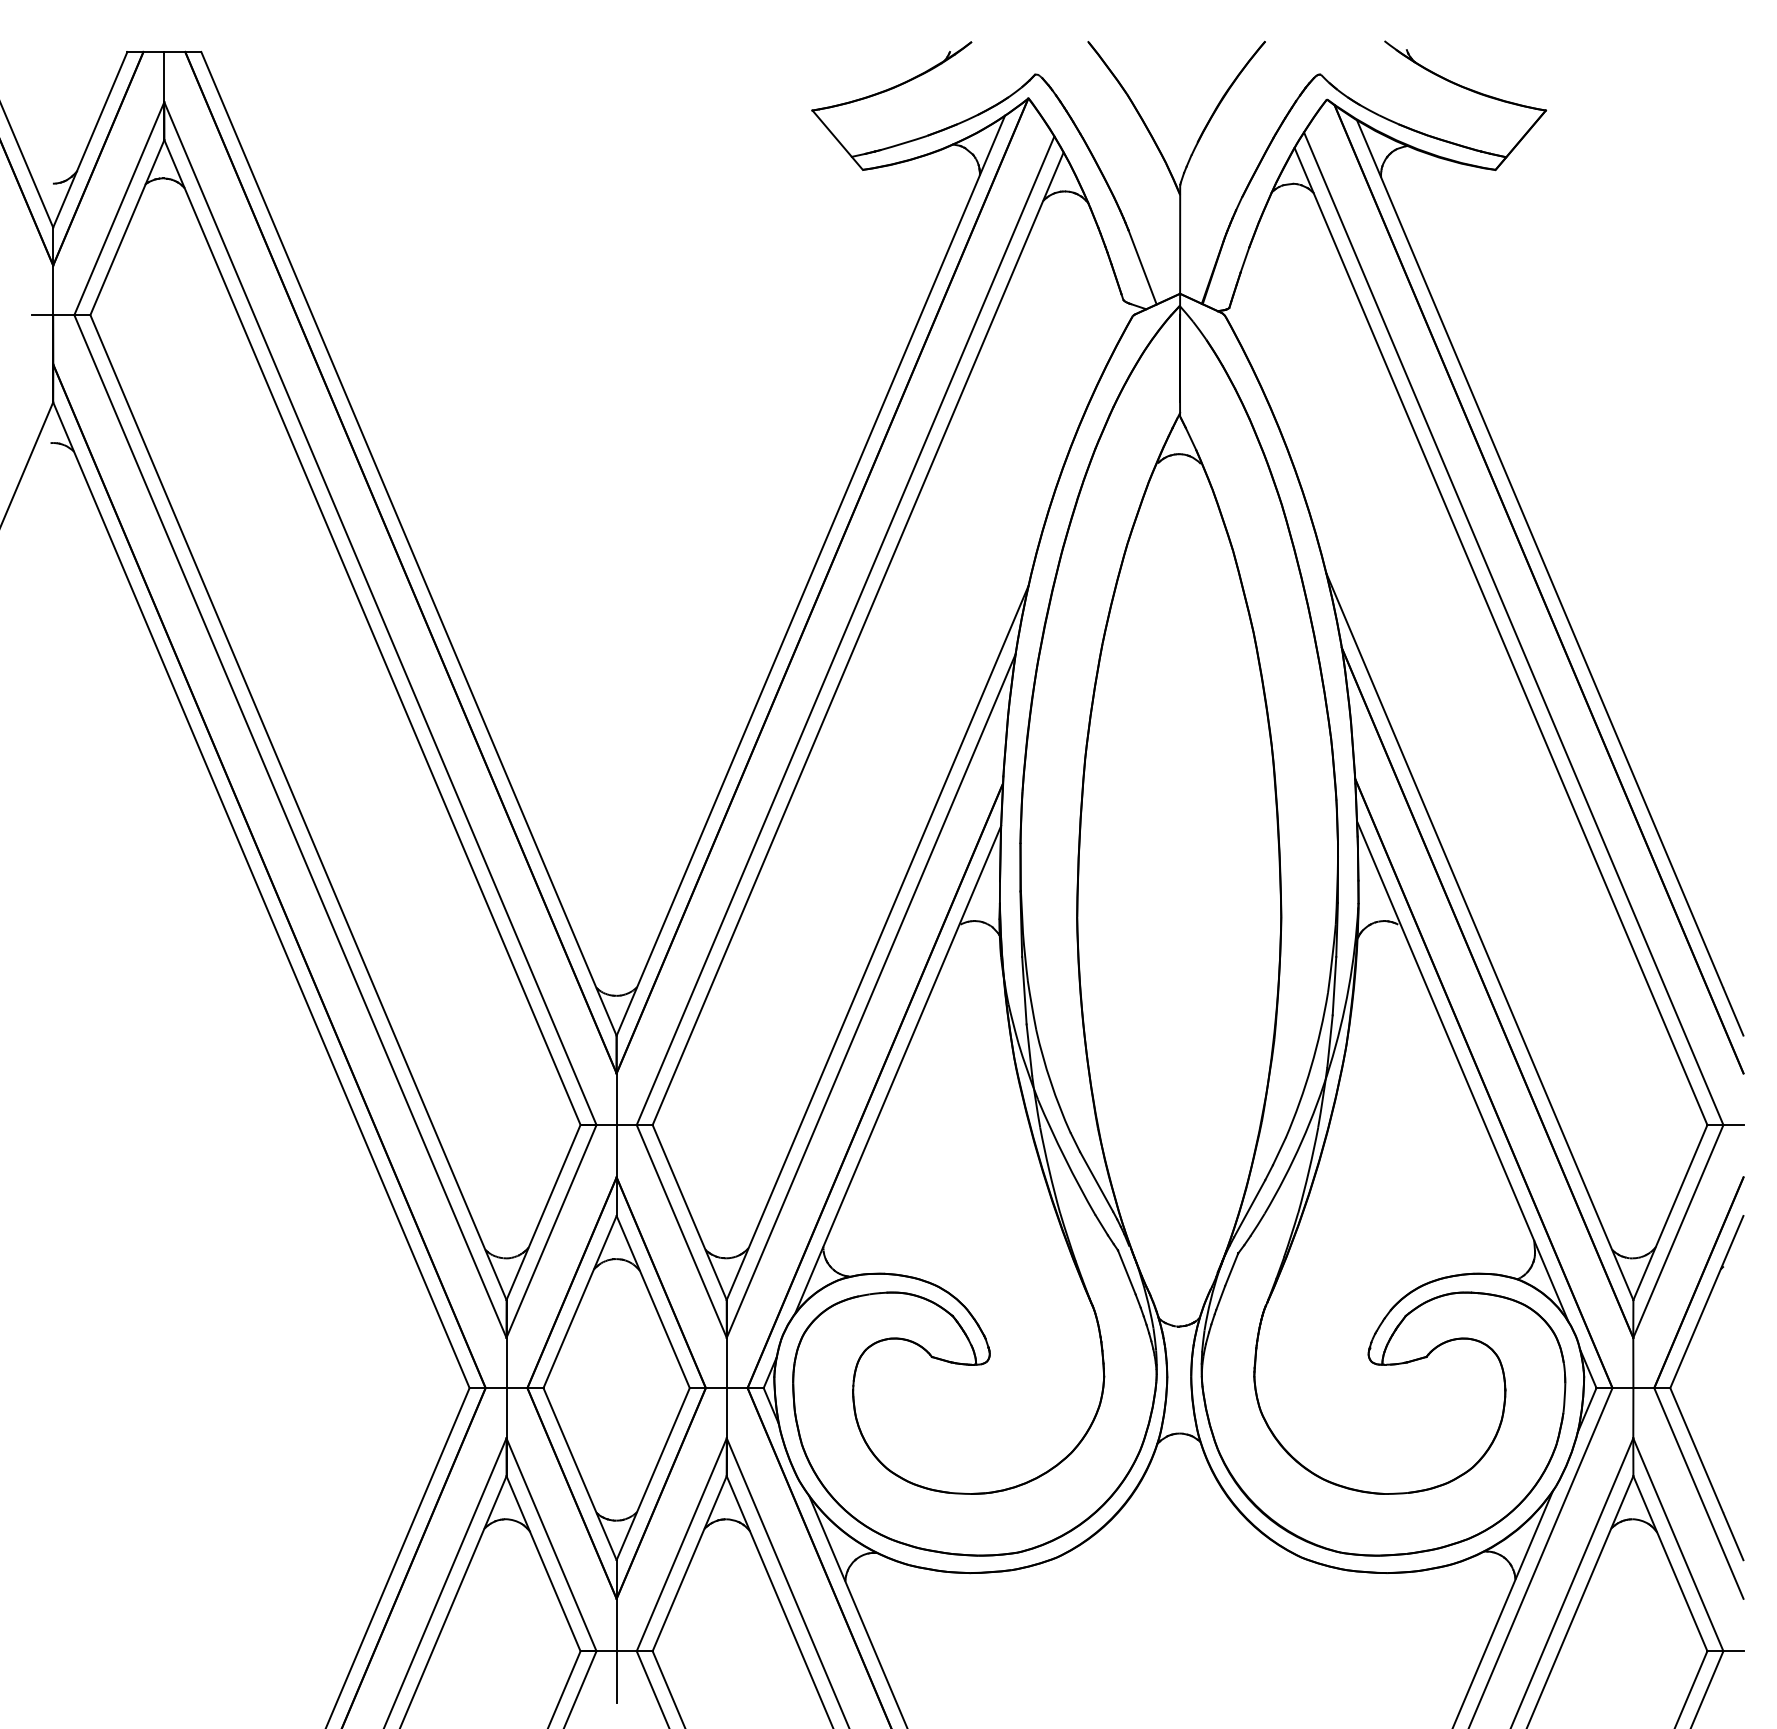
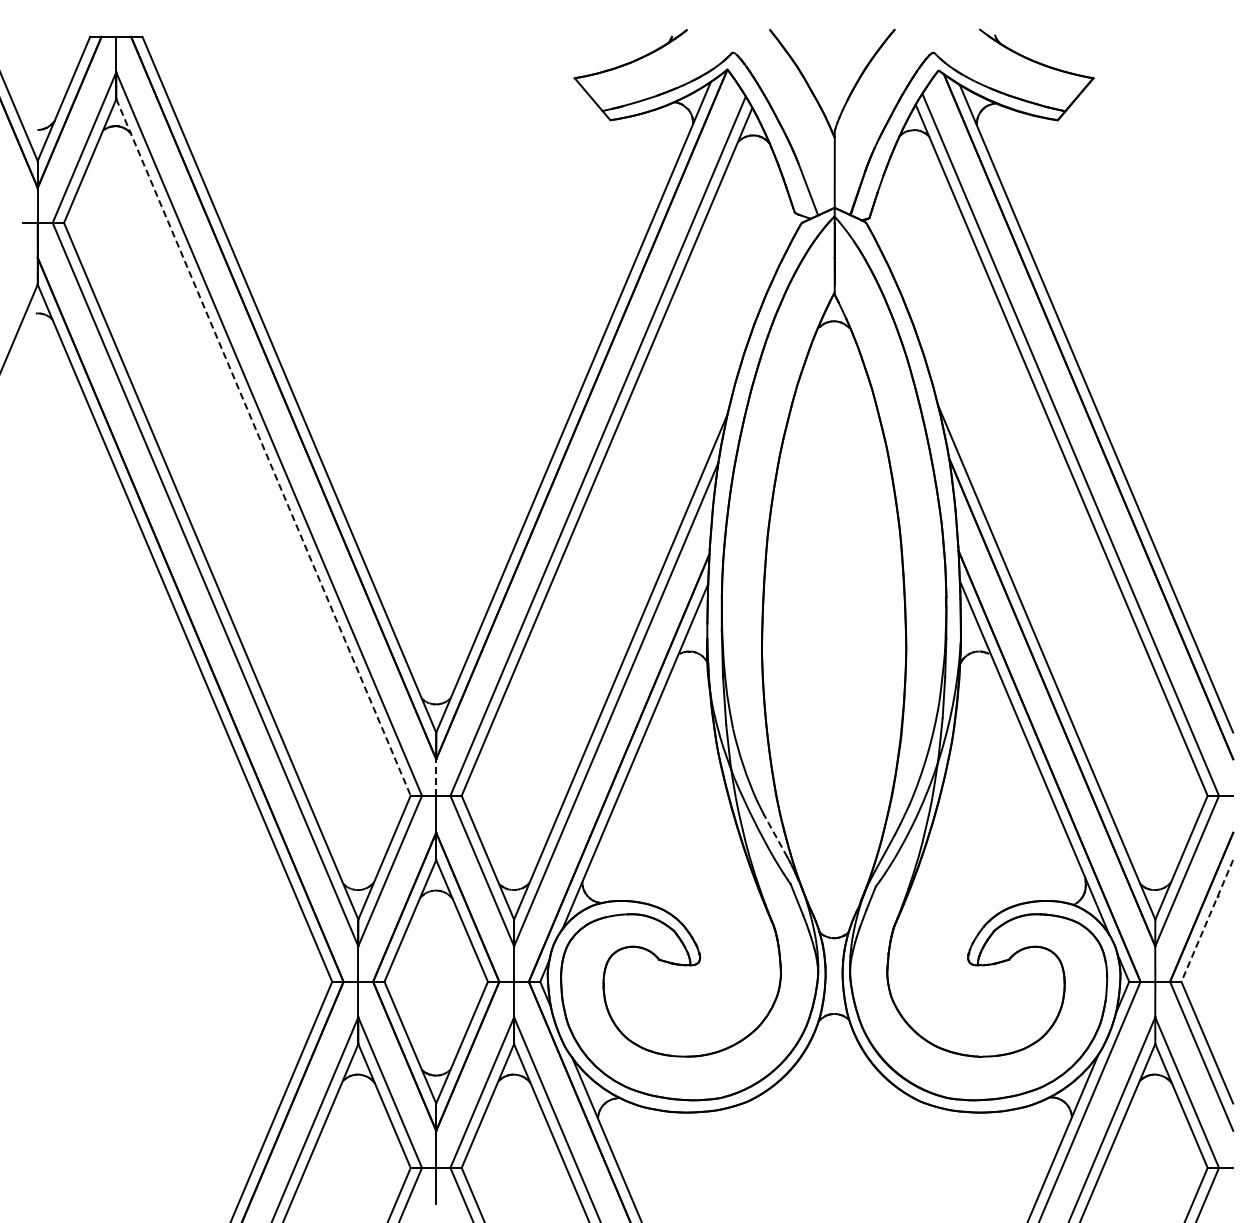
line: (372, 632) -> (263, 447), solid -> dashed
line: (617, 1099) -> (436, 777), solid -> dashed
line: (1096, 1181) -> (775, 835), solid -> dashed
line: (1707, 1302) -> (1207, 921), solid -> dashed

